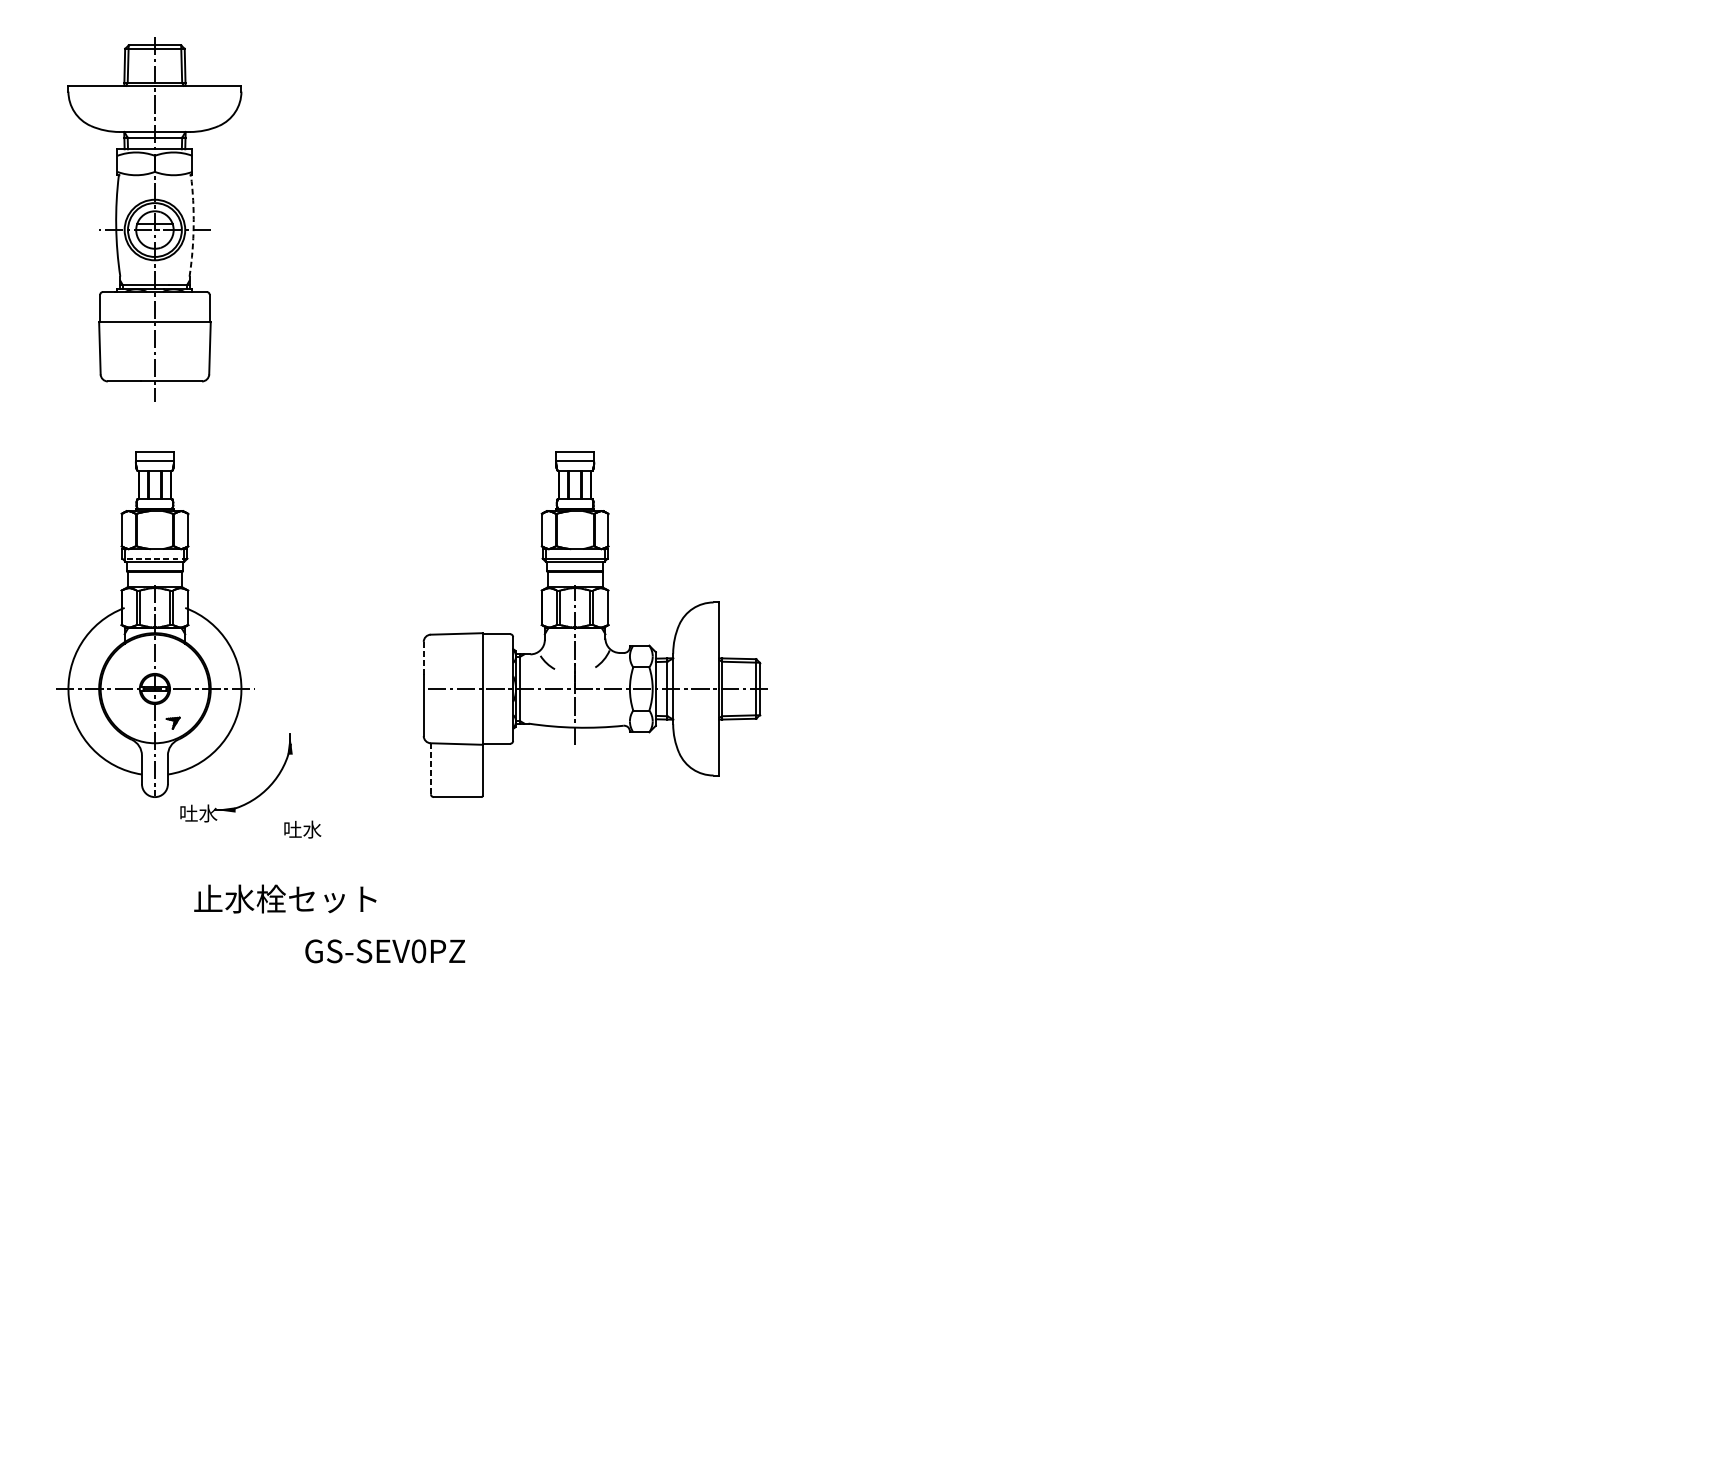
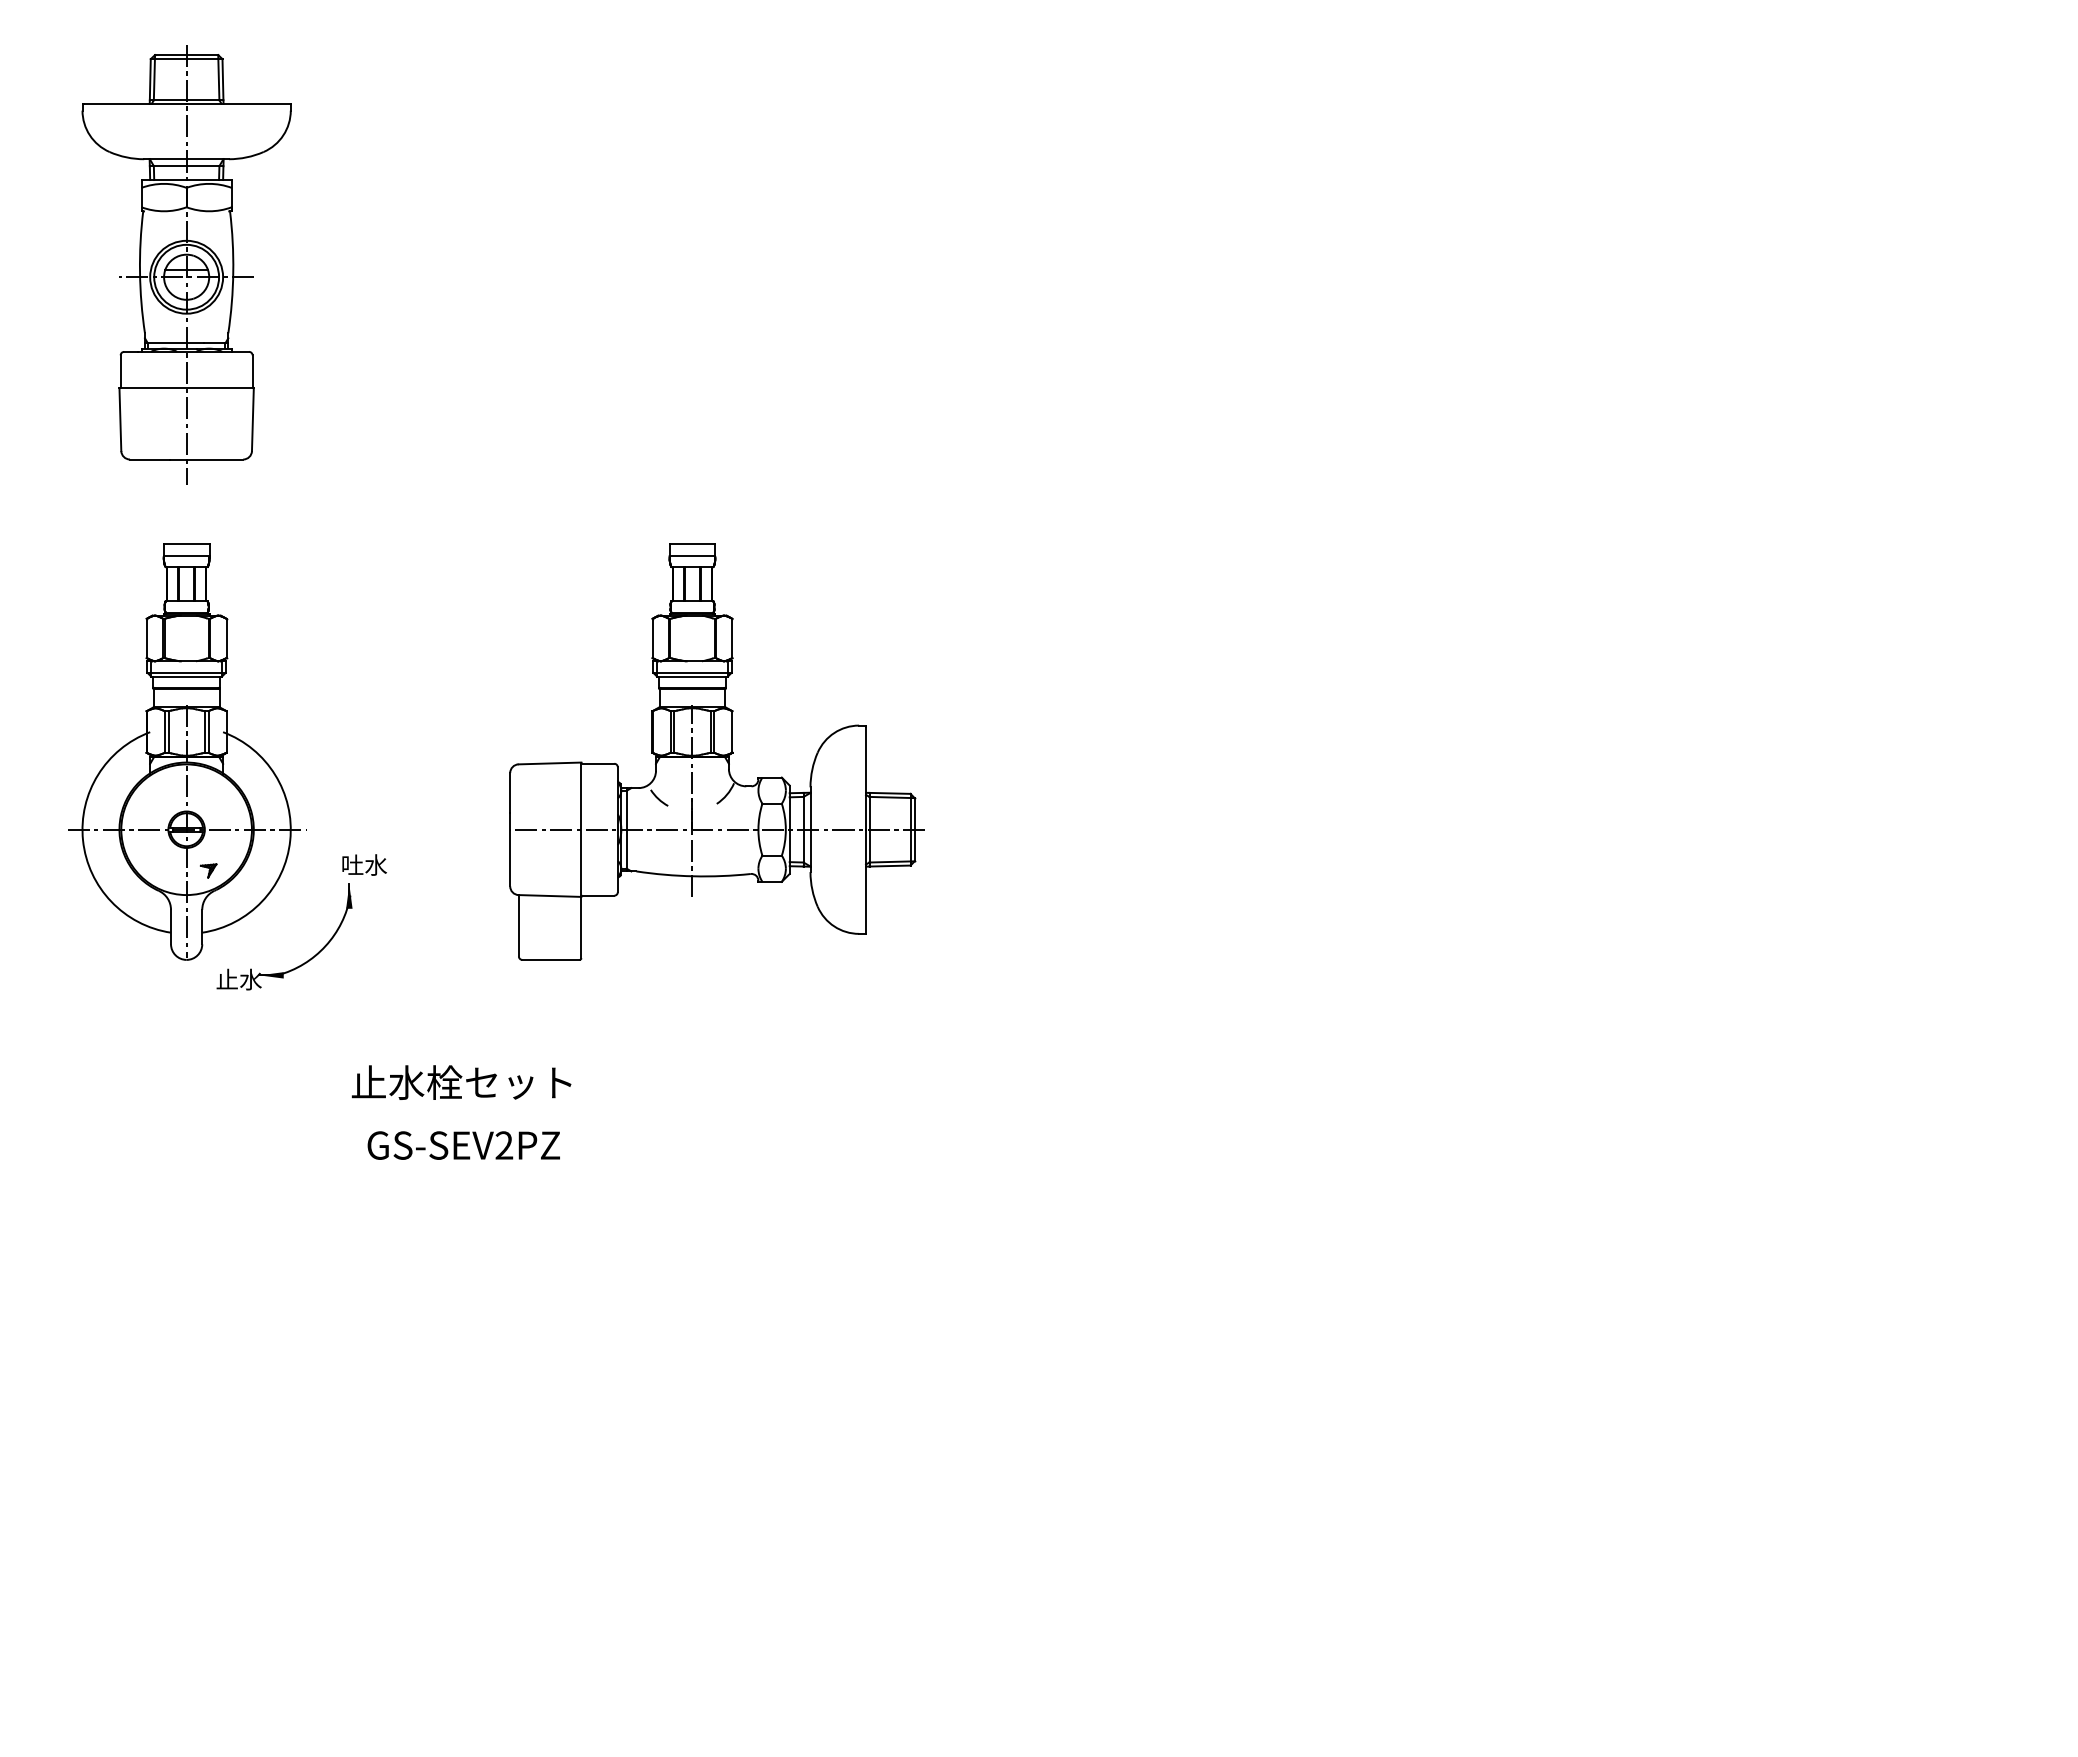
arc: (193, 226) -> (233, 272), dashed -> solid
line: (154, 558) -> (186, 672), dashed -> solid
line: (423, 658) -> (510, 793), dashed -> solid
line: (430, 768) -> (518, 925), dashed -> solid
text: (188, 812) -> (227, 978), 吐水 -> 止水
text: (302, 829) -> (364, 864), moved
text: (285, 898) -> (461, 1082), moved
text: (418, 951) -> (504, 1145), GS-SEV0PZ -> GS-SEV2PZ

